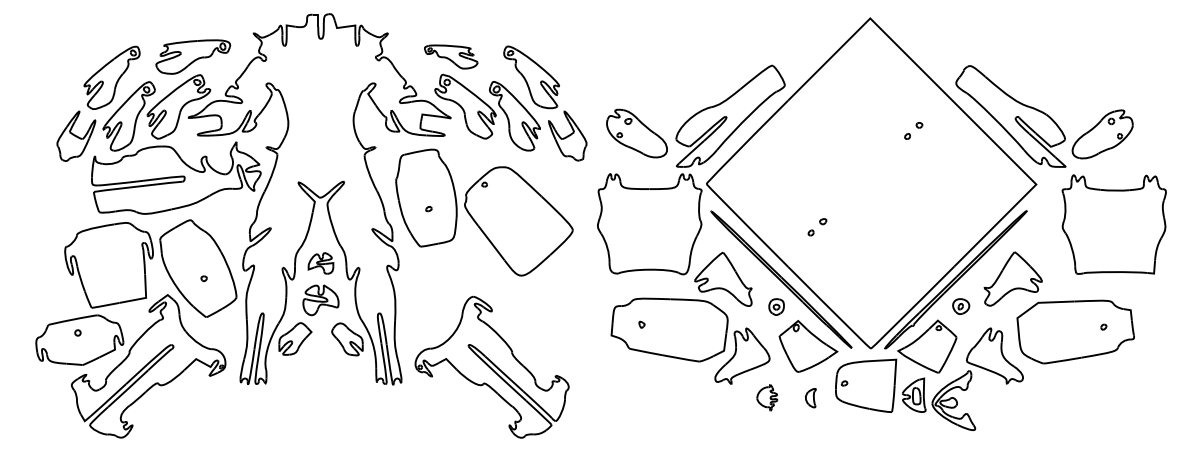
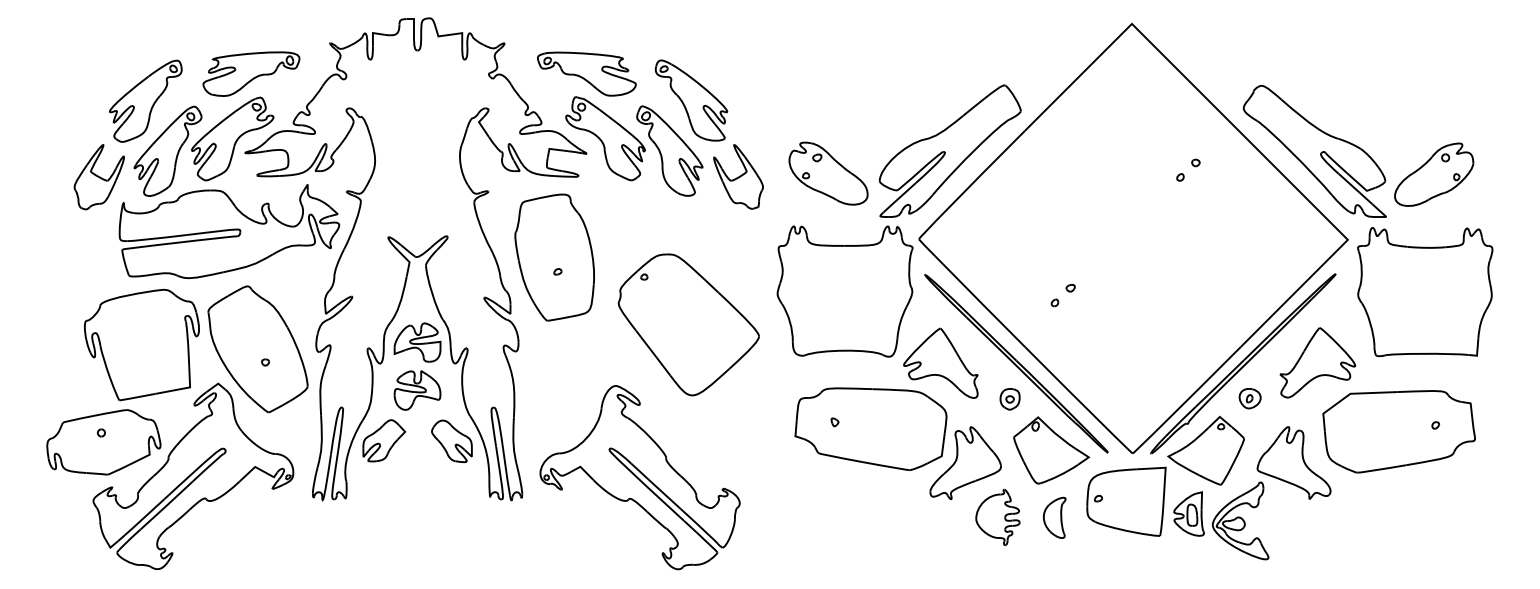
part: (450, 56) -> (586, 73), size x1.43
part: (518, 221) -> (688, 324), moved
part: (1114, 224) -> (1425, 292), moved
part: (320, 263) -> (417, 342), size x1.43
part: (766, 397) -> (997, 516), size x1.67
part: (810, 397) -> (1054, 517), size x1.67

